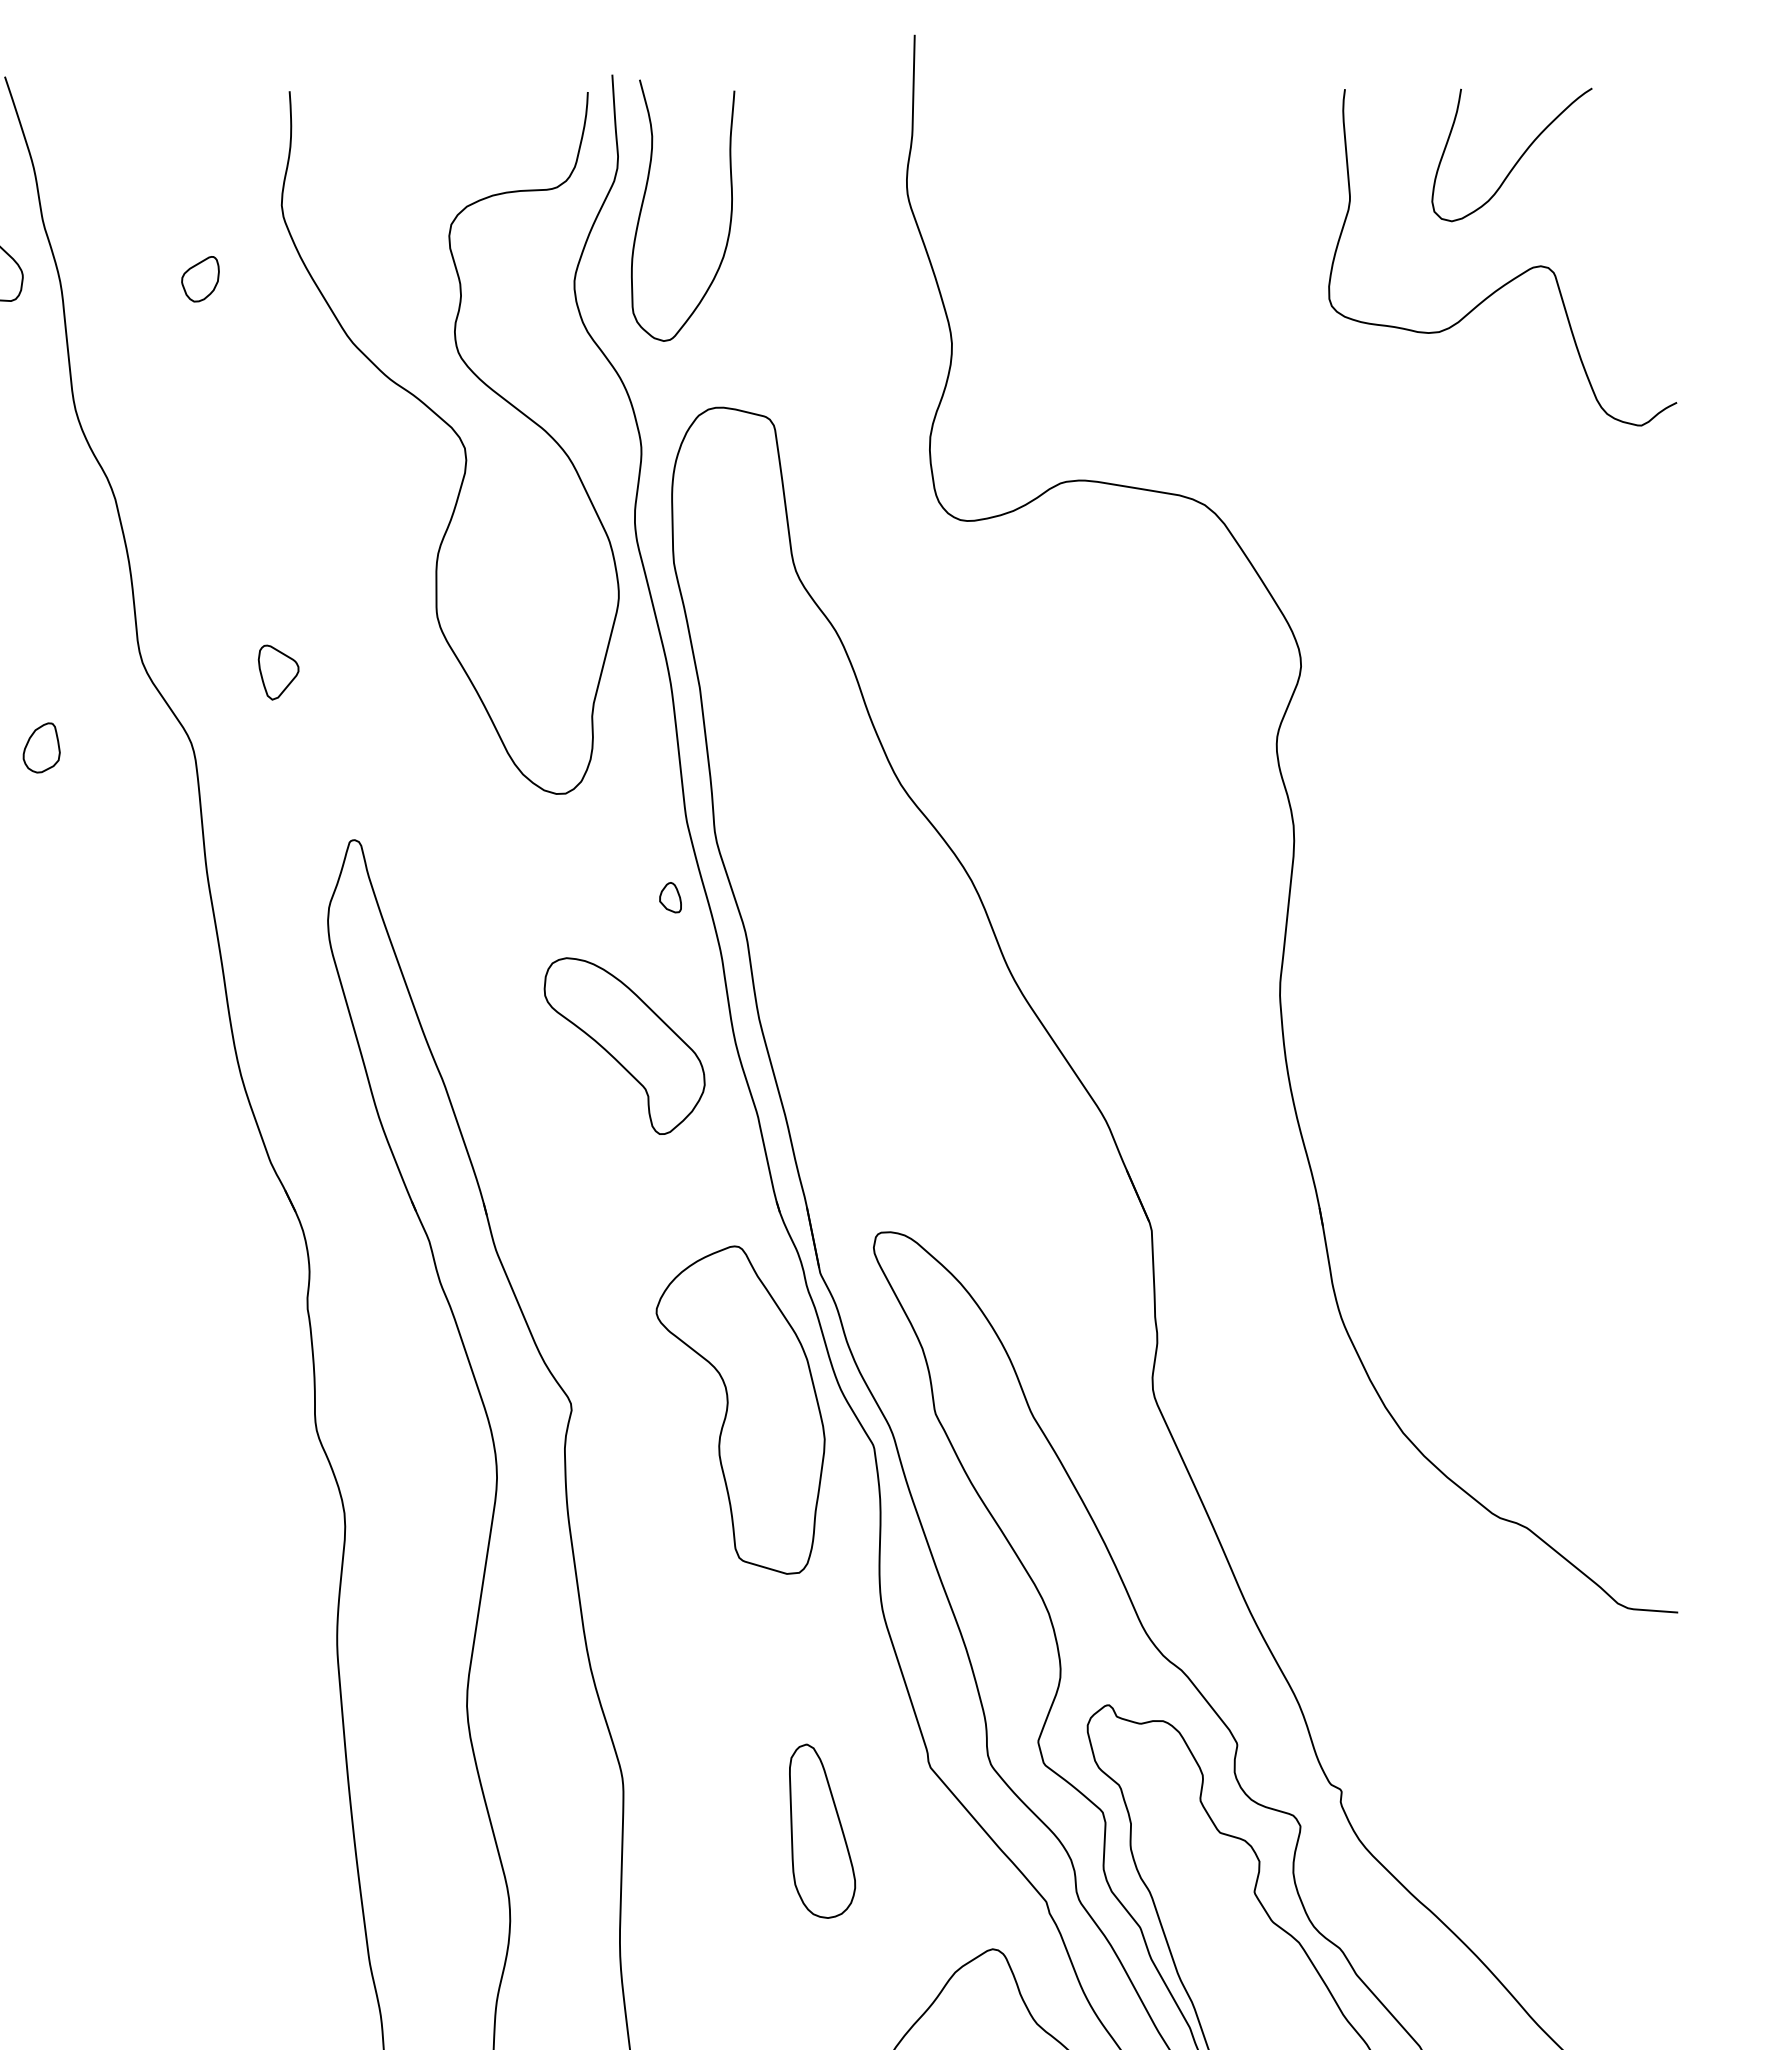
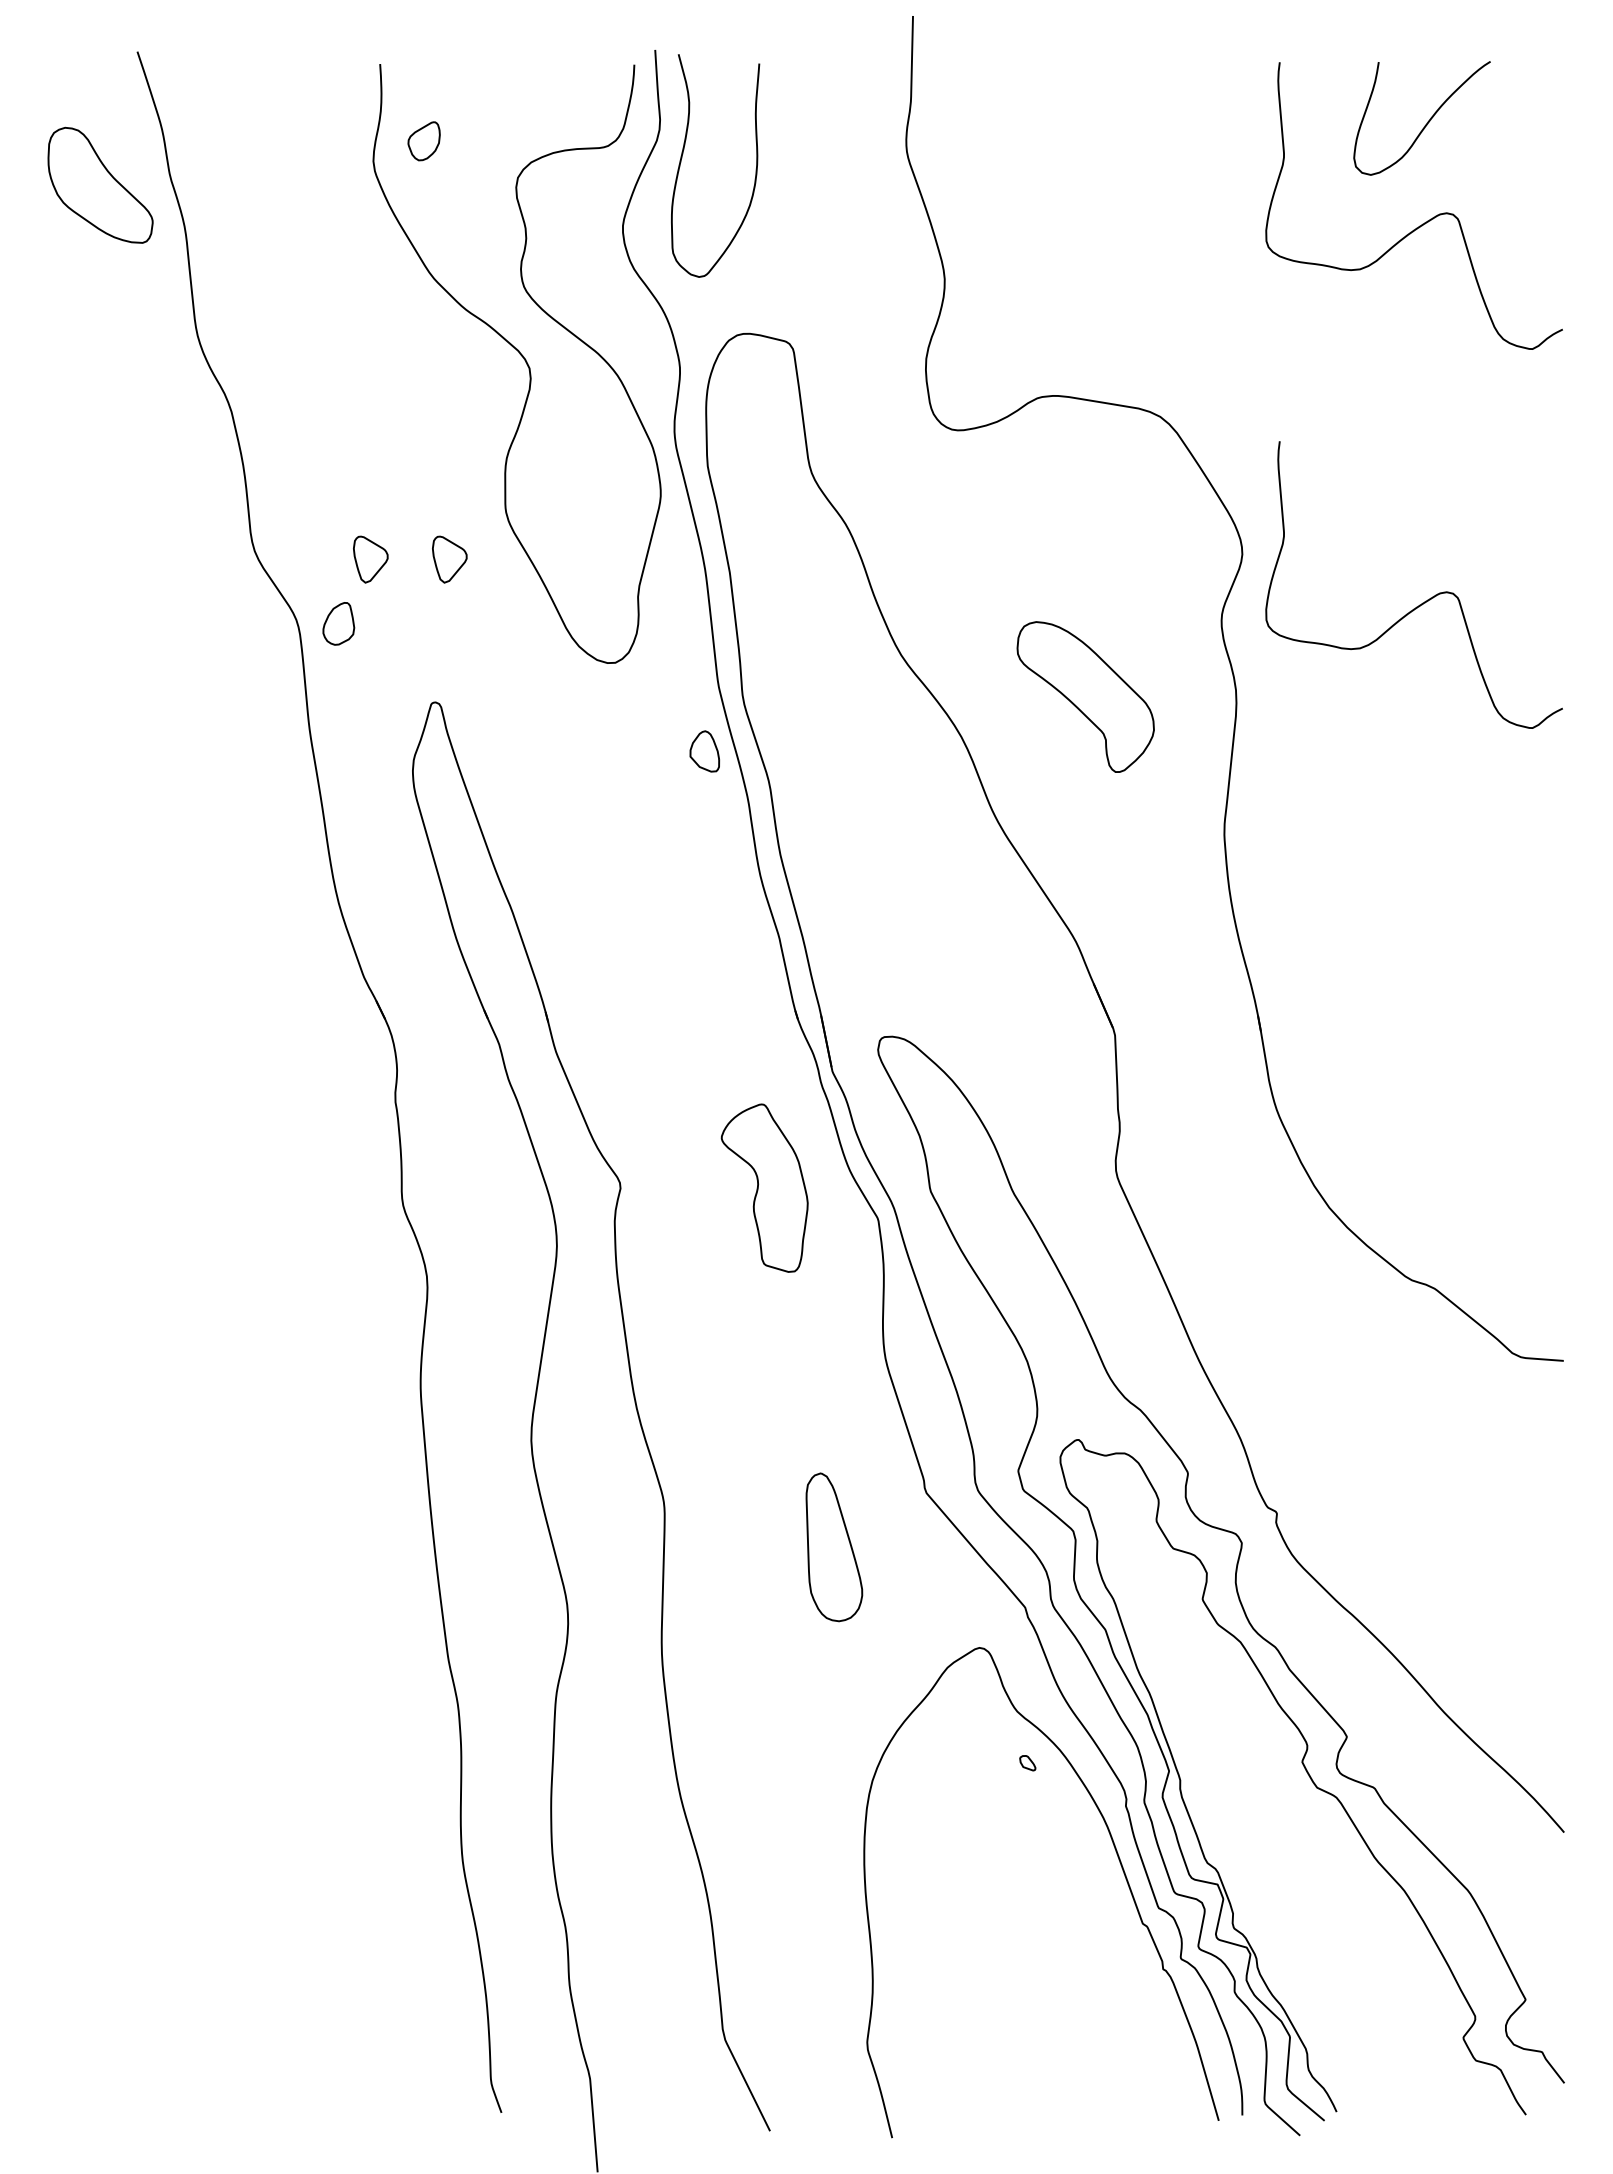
part: (199, 279) -> (423, 141), moved
part: (371, 672) -> (449, 559), added
curve: (1512, 722) -> (1422, 602), added
part: (41, 747) -> (338, 623), moved
part: (670, 897) -> (704, 751), size x1.6
part: (624, 1045) -> (1085, 696), moved
part: (740, 1409) -> (764, 1187), size x0.6

